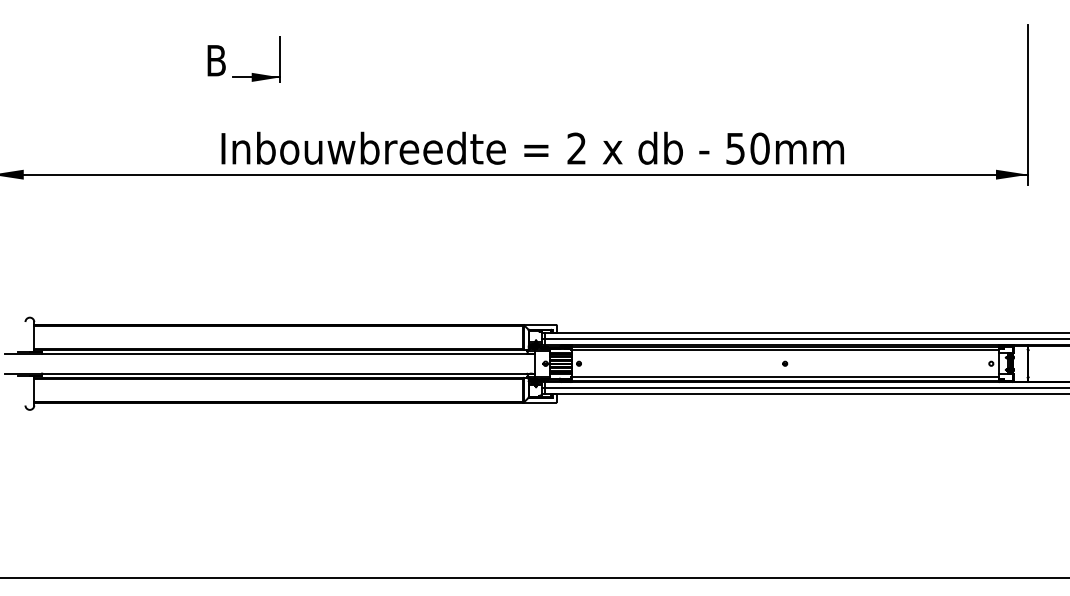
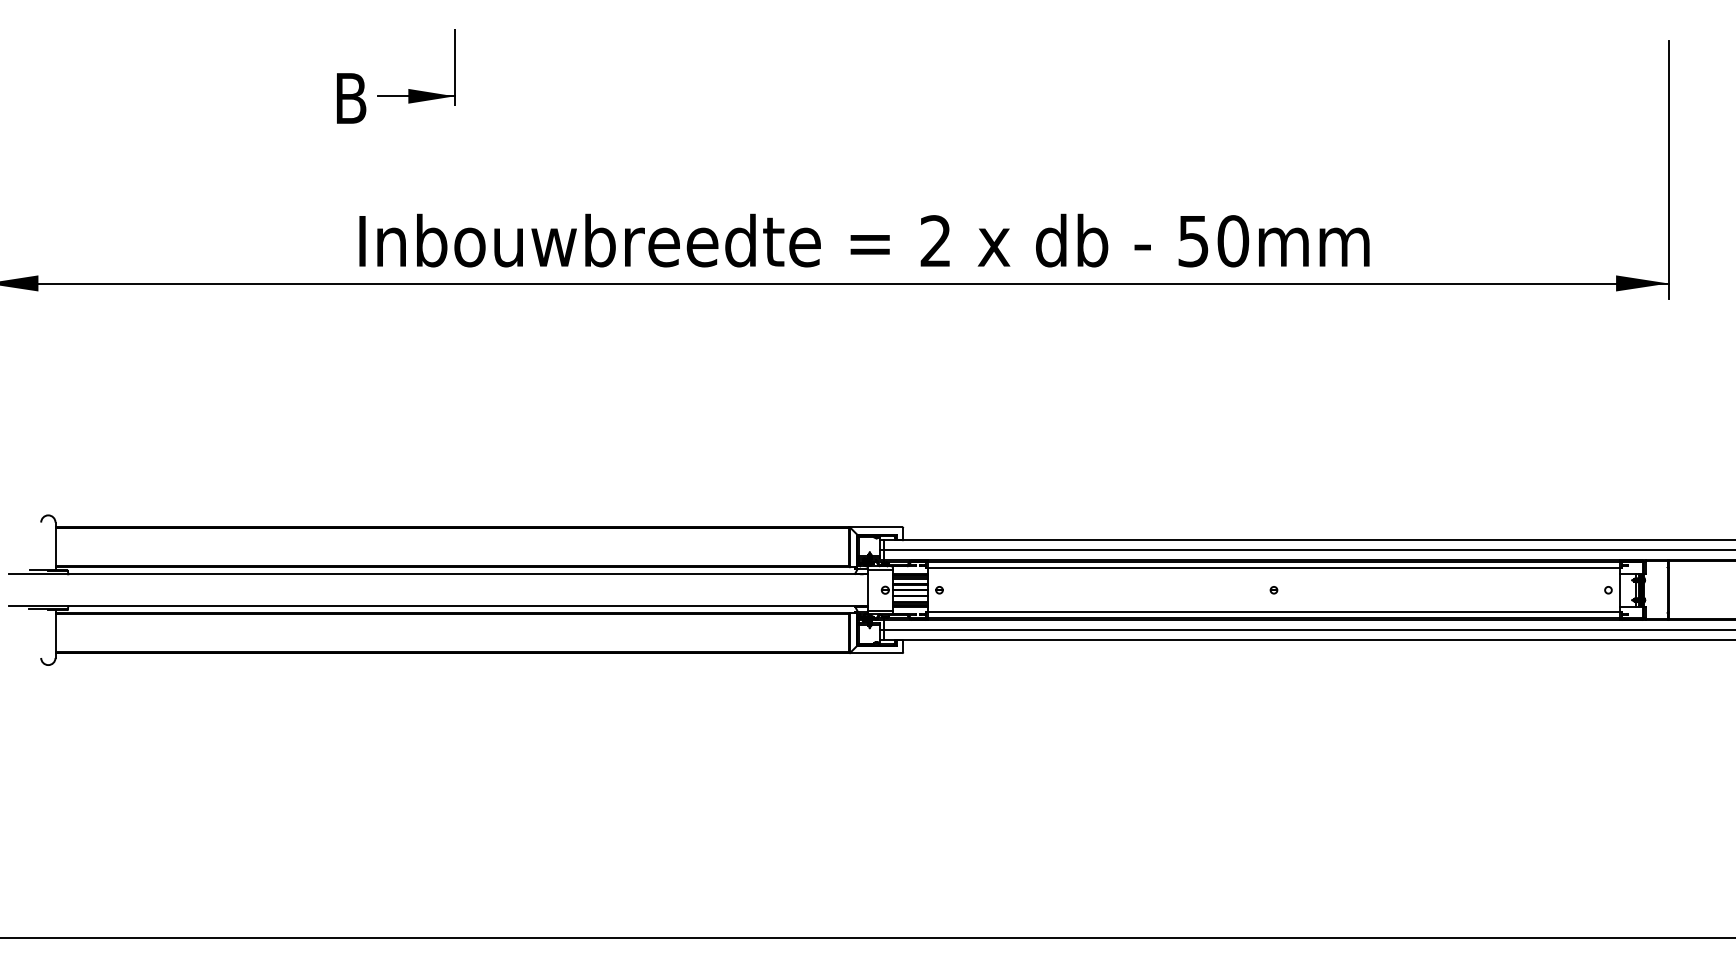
part: (256, 73) -> (416, 89), moved

